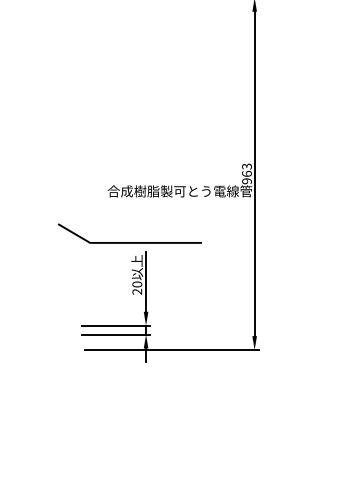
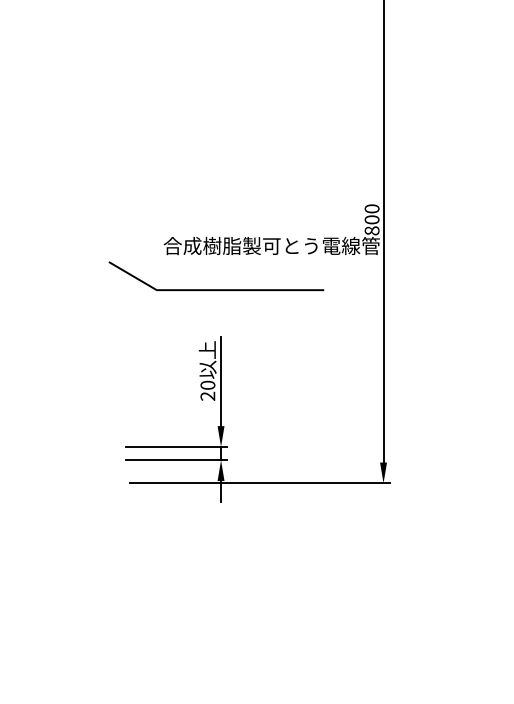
text: (246, 173) -> (371, 219), 963 -> 800
line: (129, 242) -> (215, 289), moved

